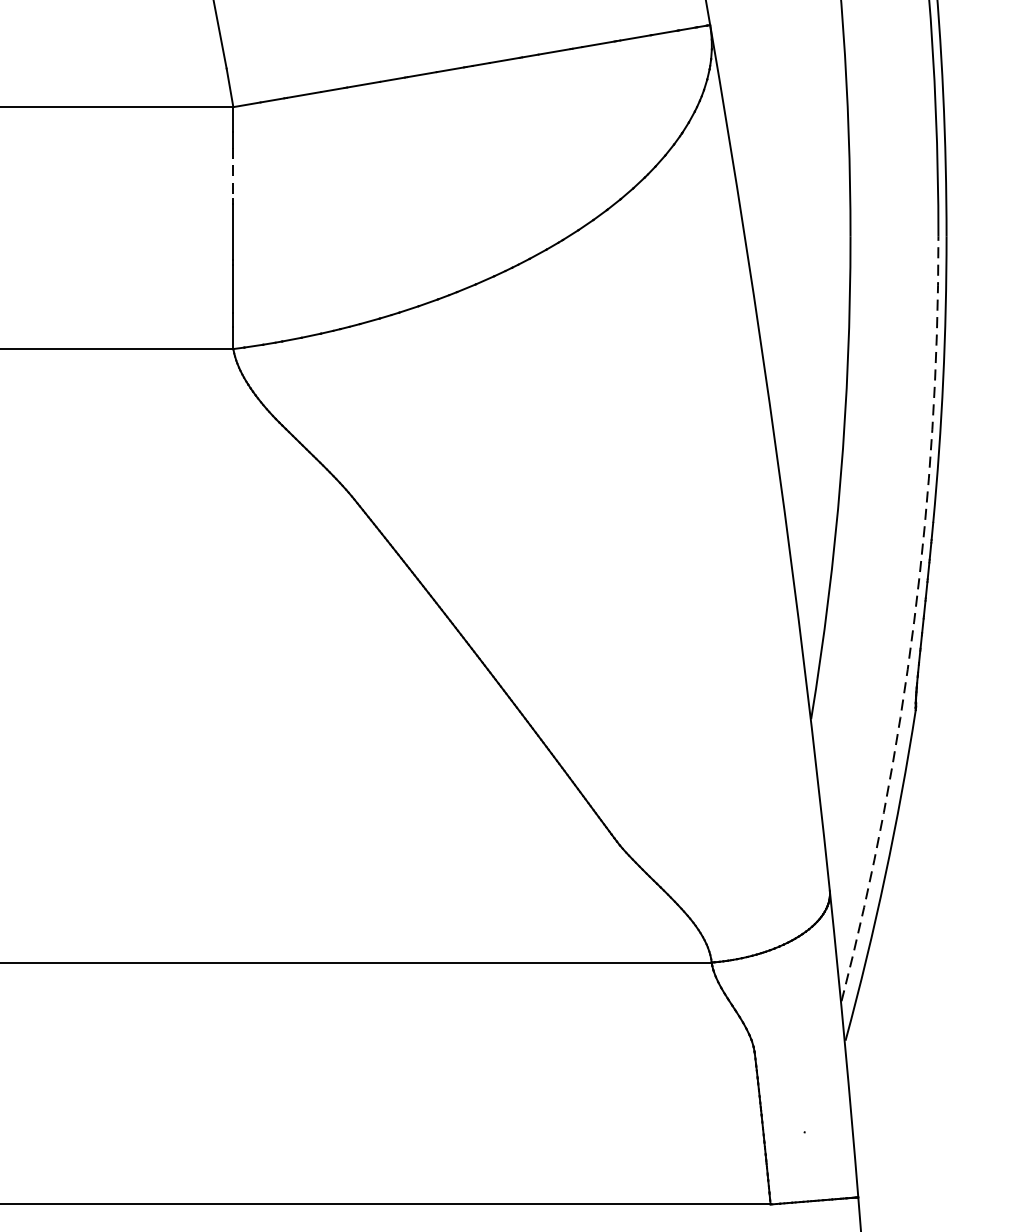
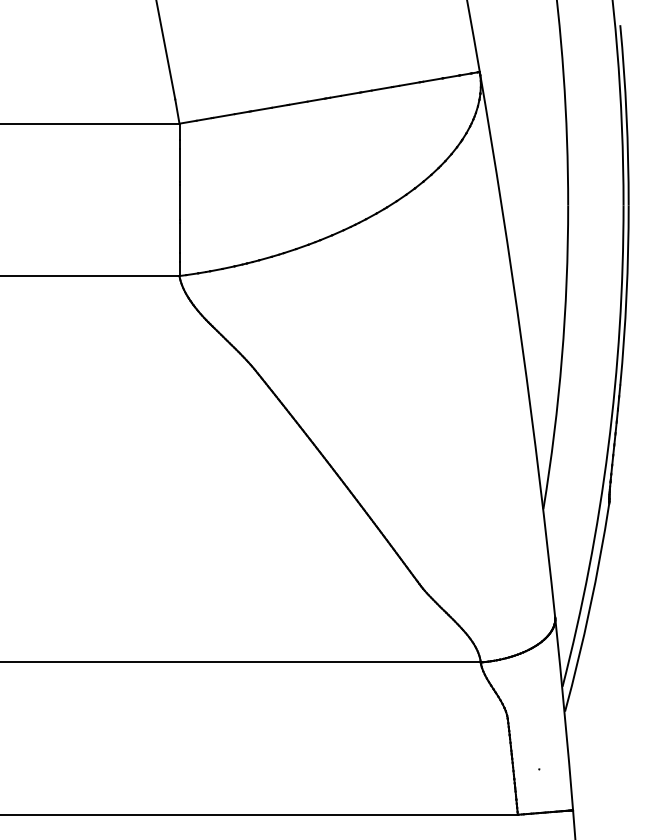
line: (233, 175) -> (179, 166), dashed -> solid
arc: (914, 621) -> (608, 447), dashed -> solid

